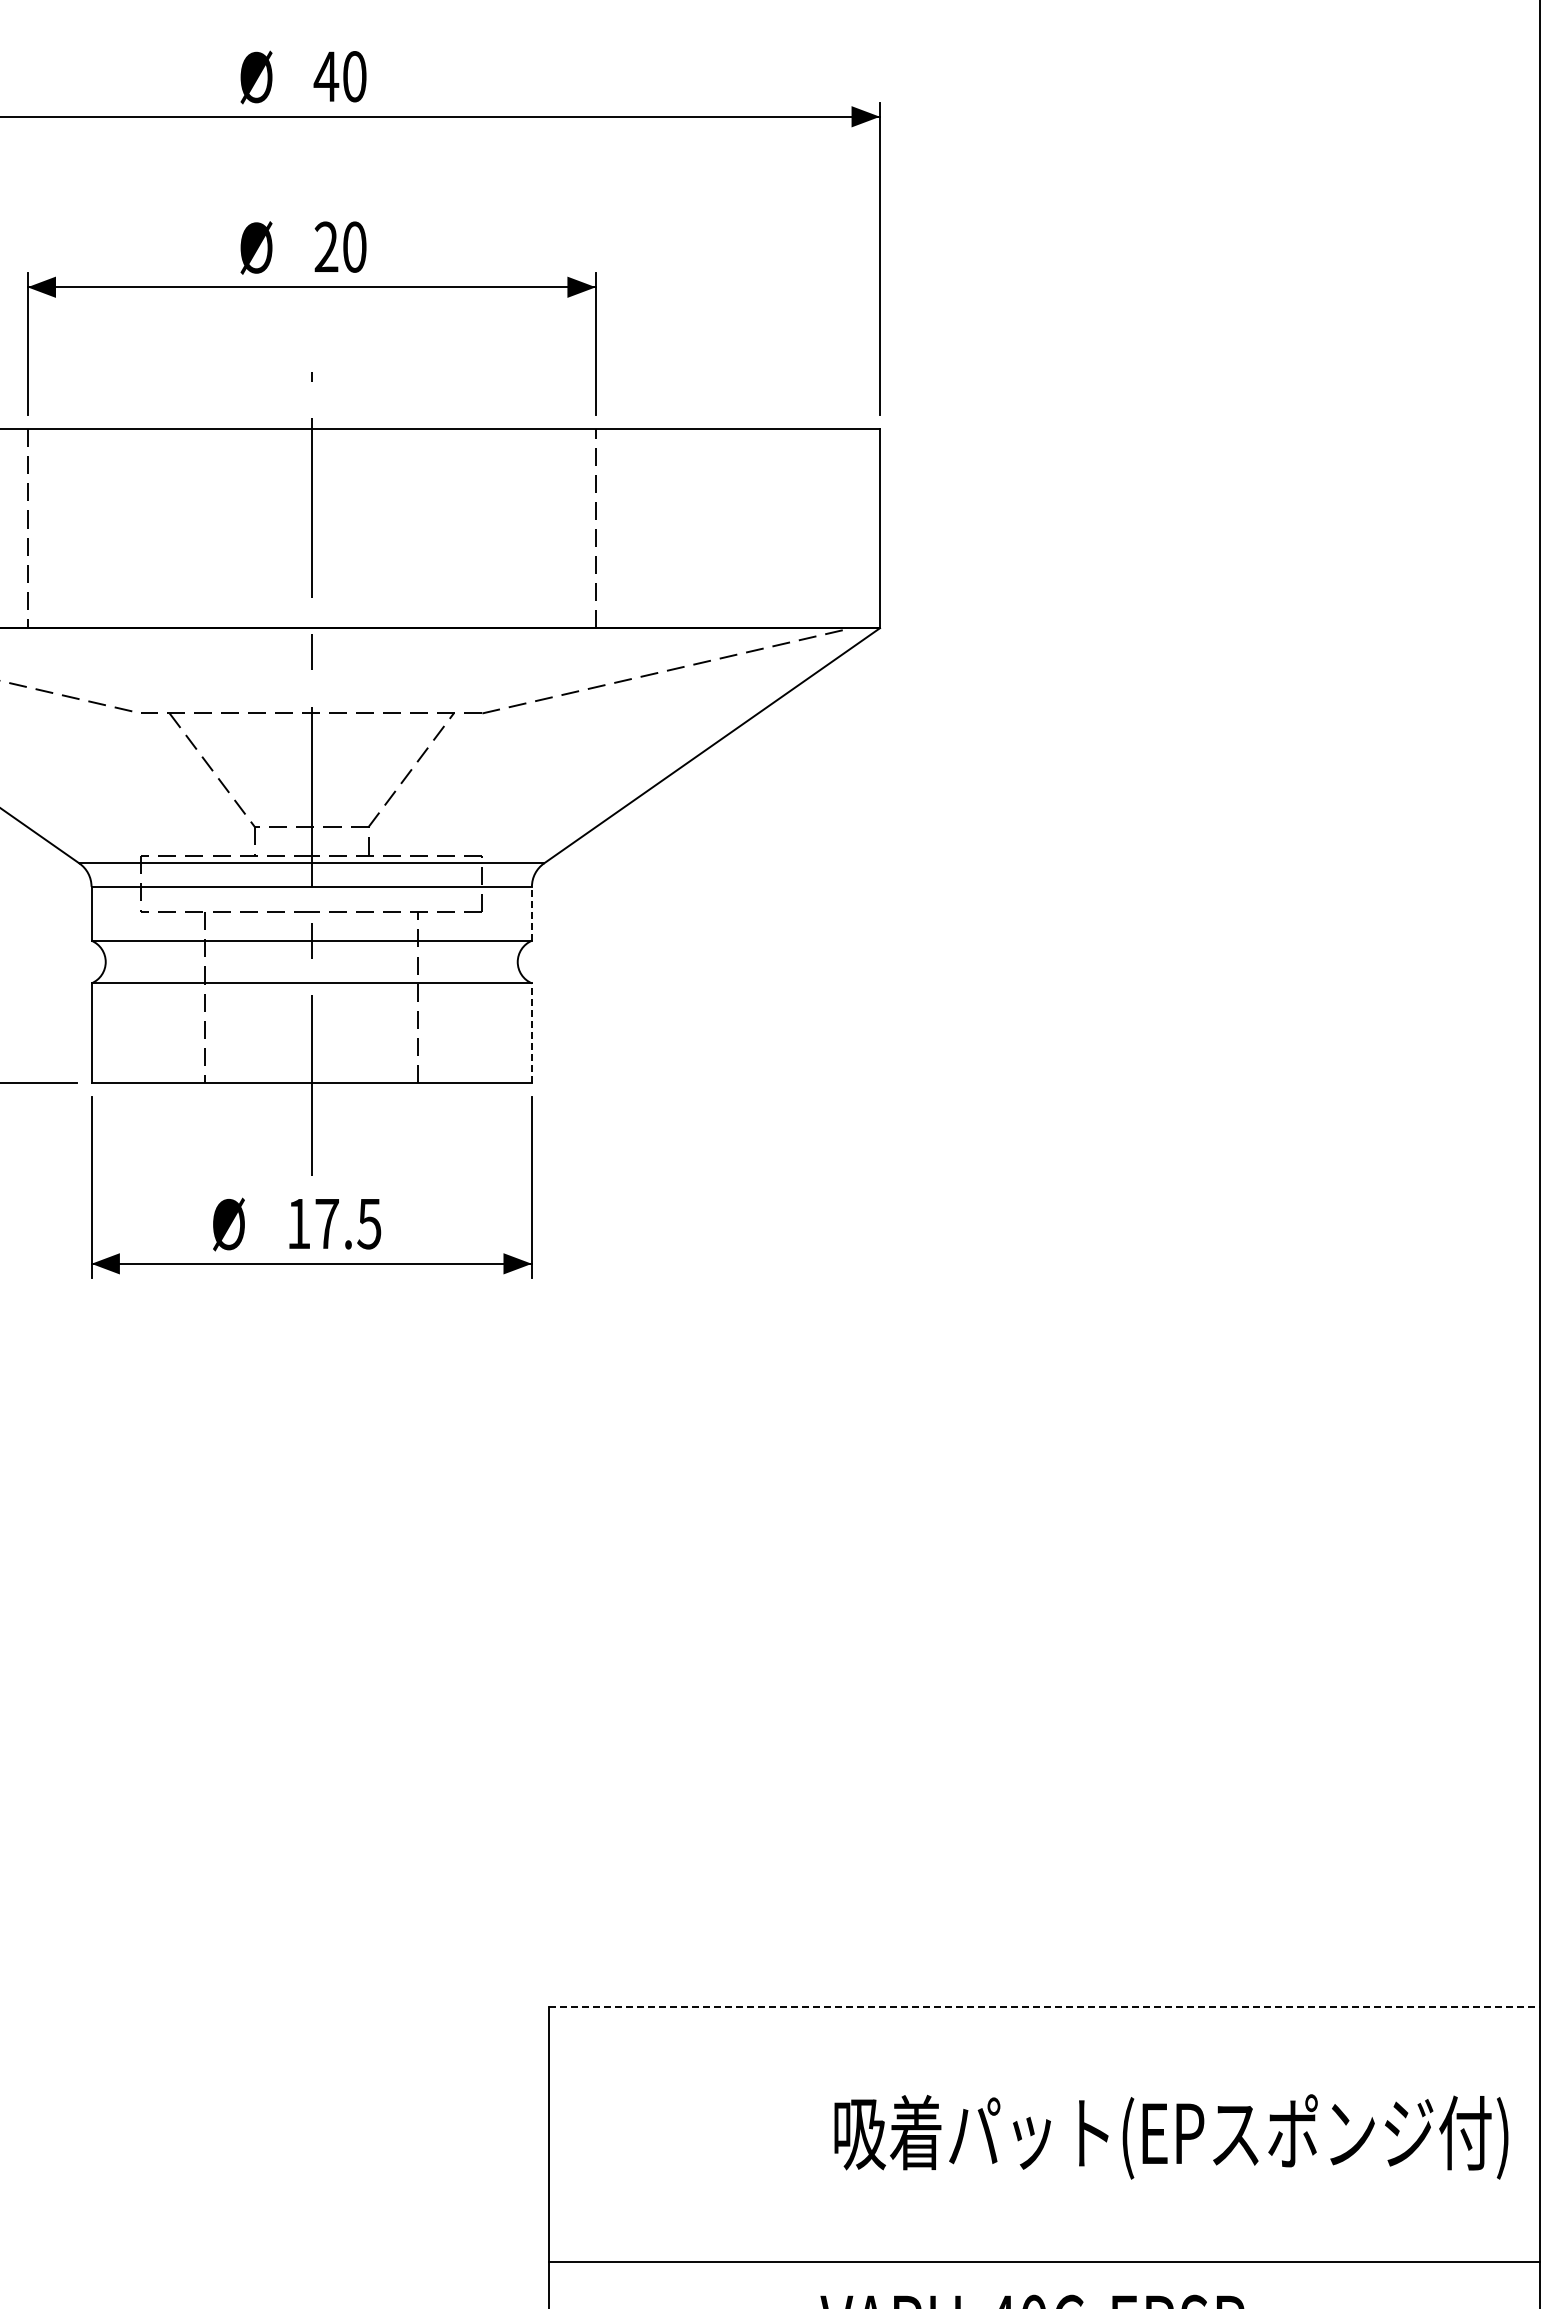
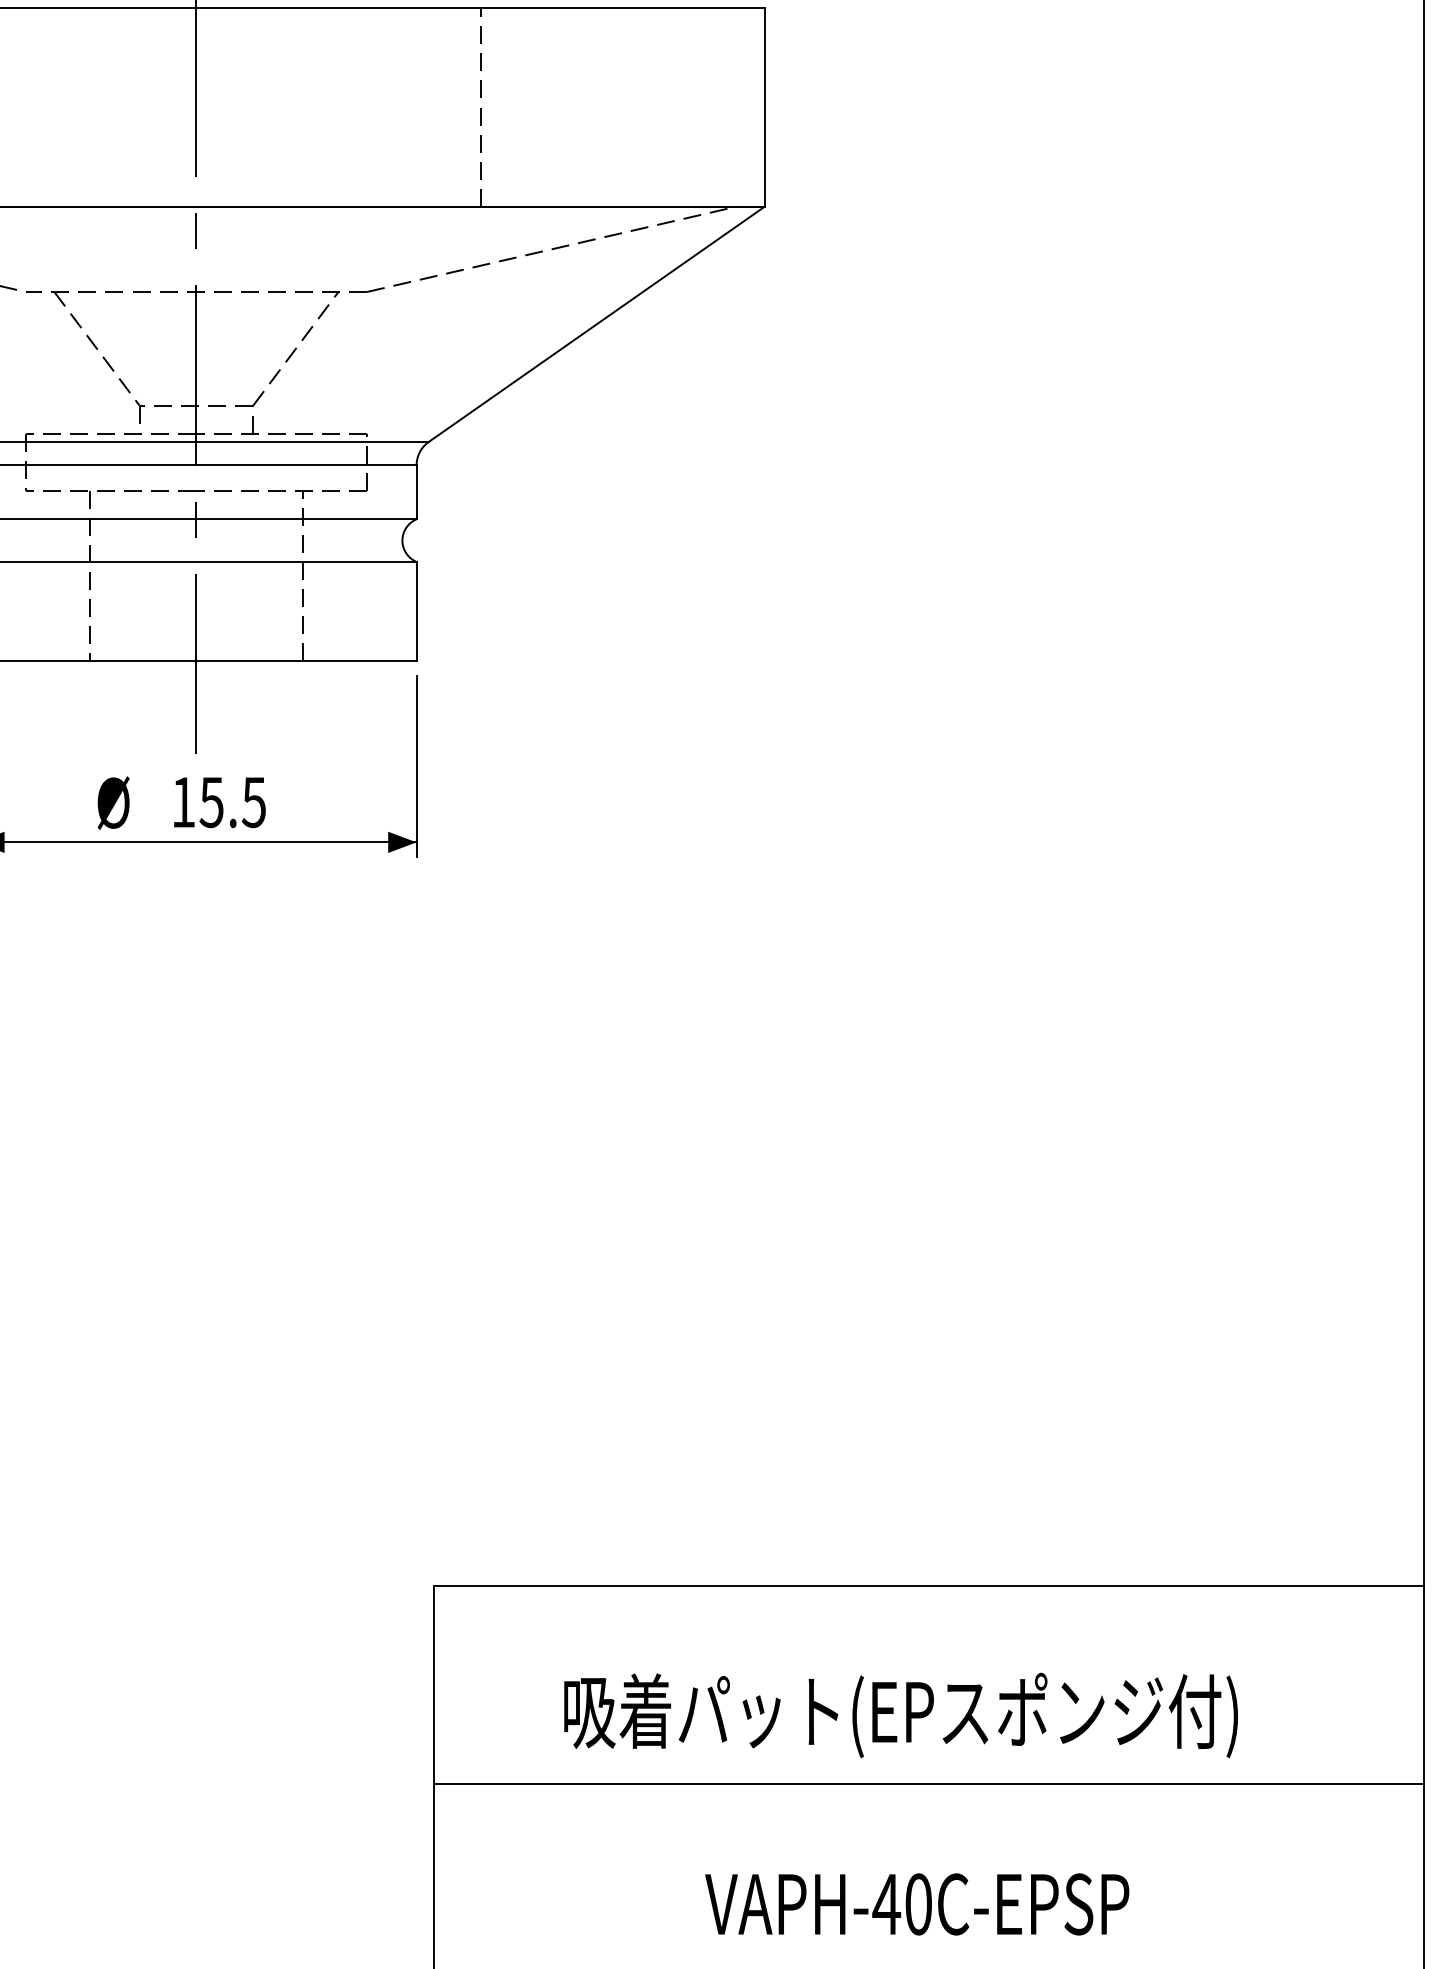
line: (531, 913) -> (416, 492), dashed -> solid
line: (531, 1033) -> (416, 612), dashed -> solid
text: (326, 1224) -> (211, 803), 17.5 -> 15.5
line: (1044, 2006) -> (929, 1585), dashed -> solid
text: (1171, 2136) -> (901, 1715), moved
line: (1043, 2261) -> (928, 1784), moved

